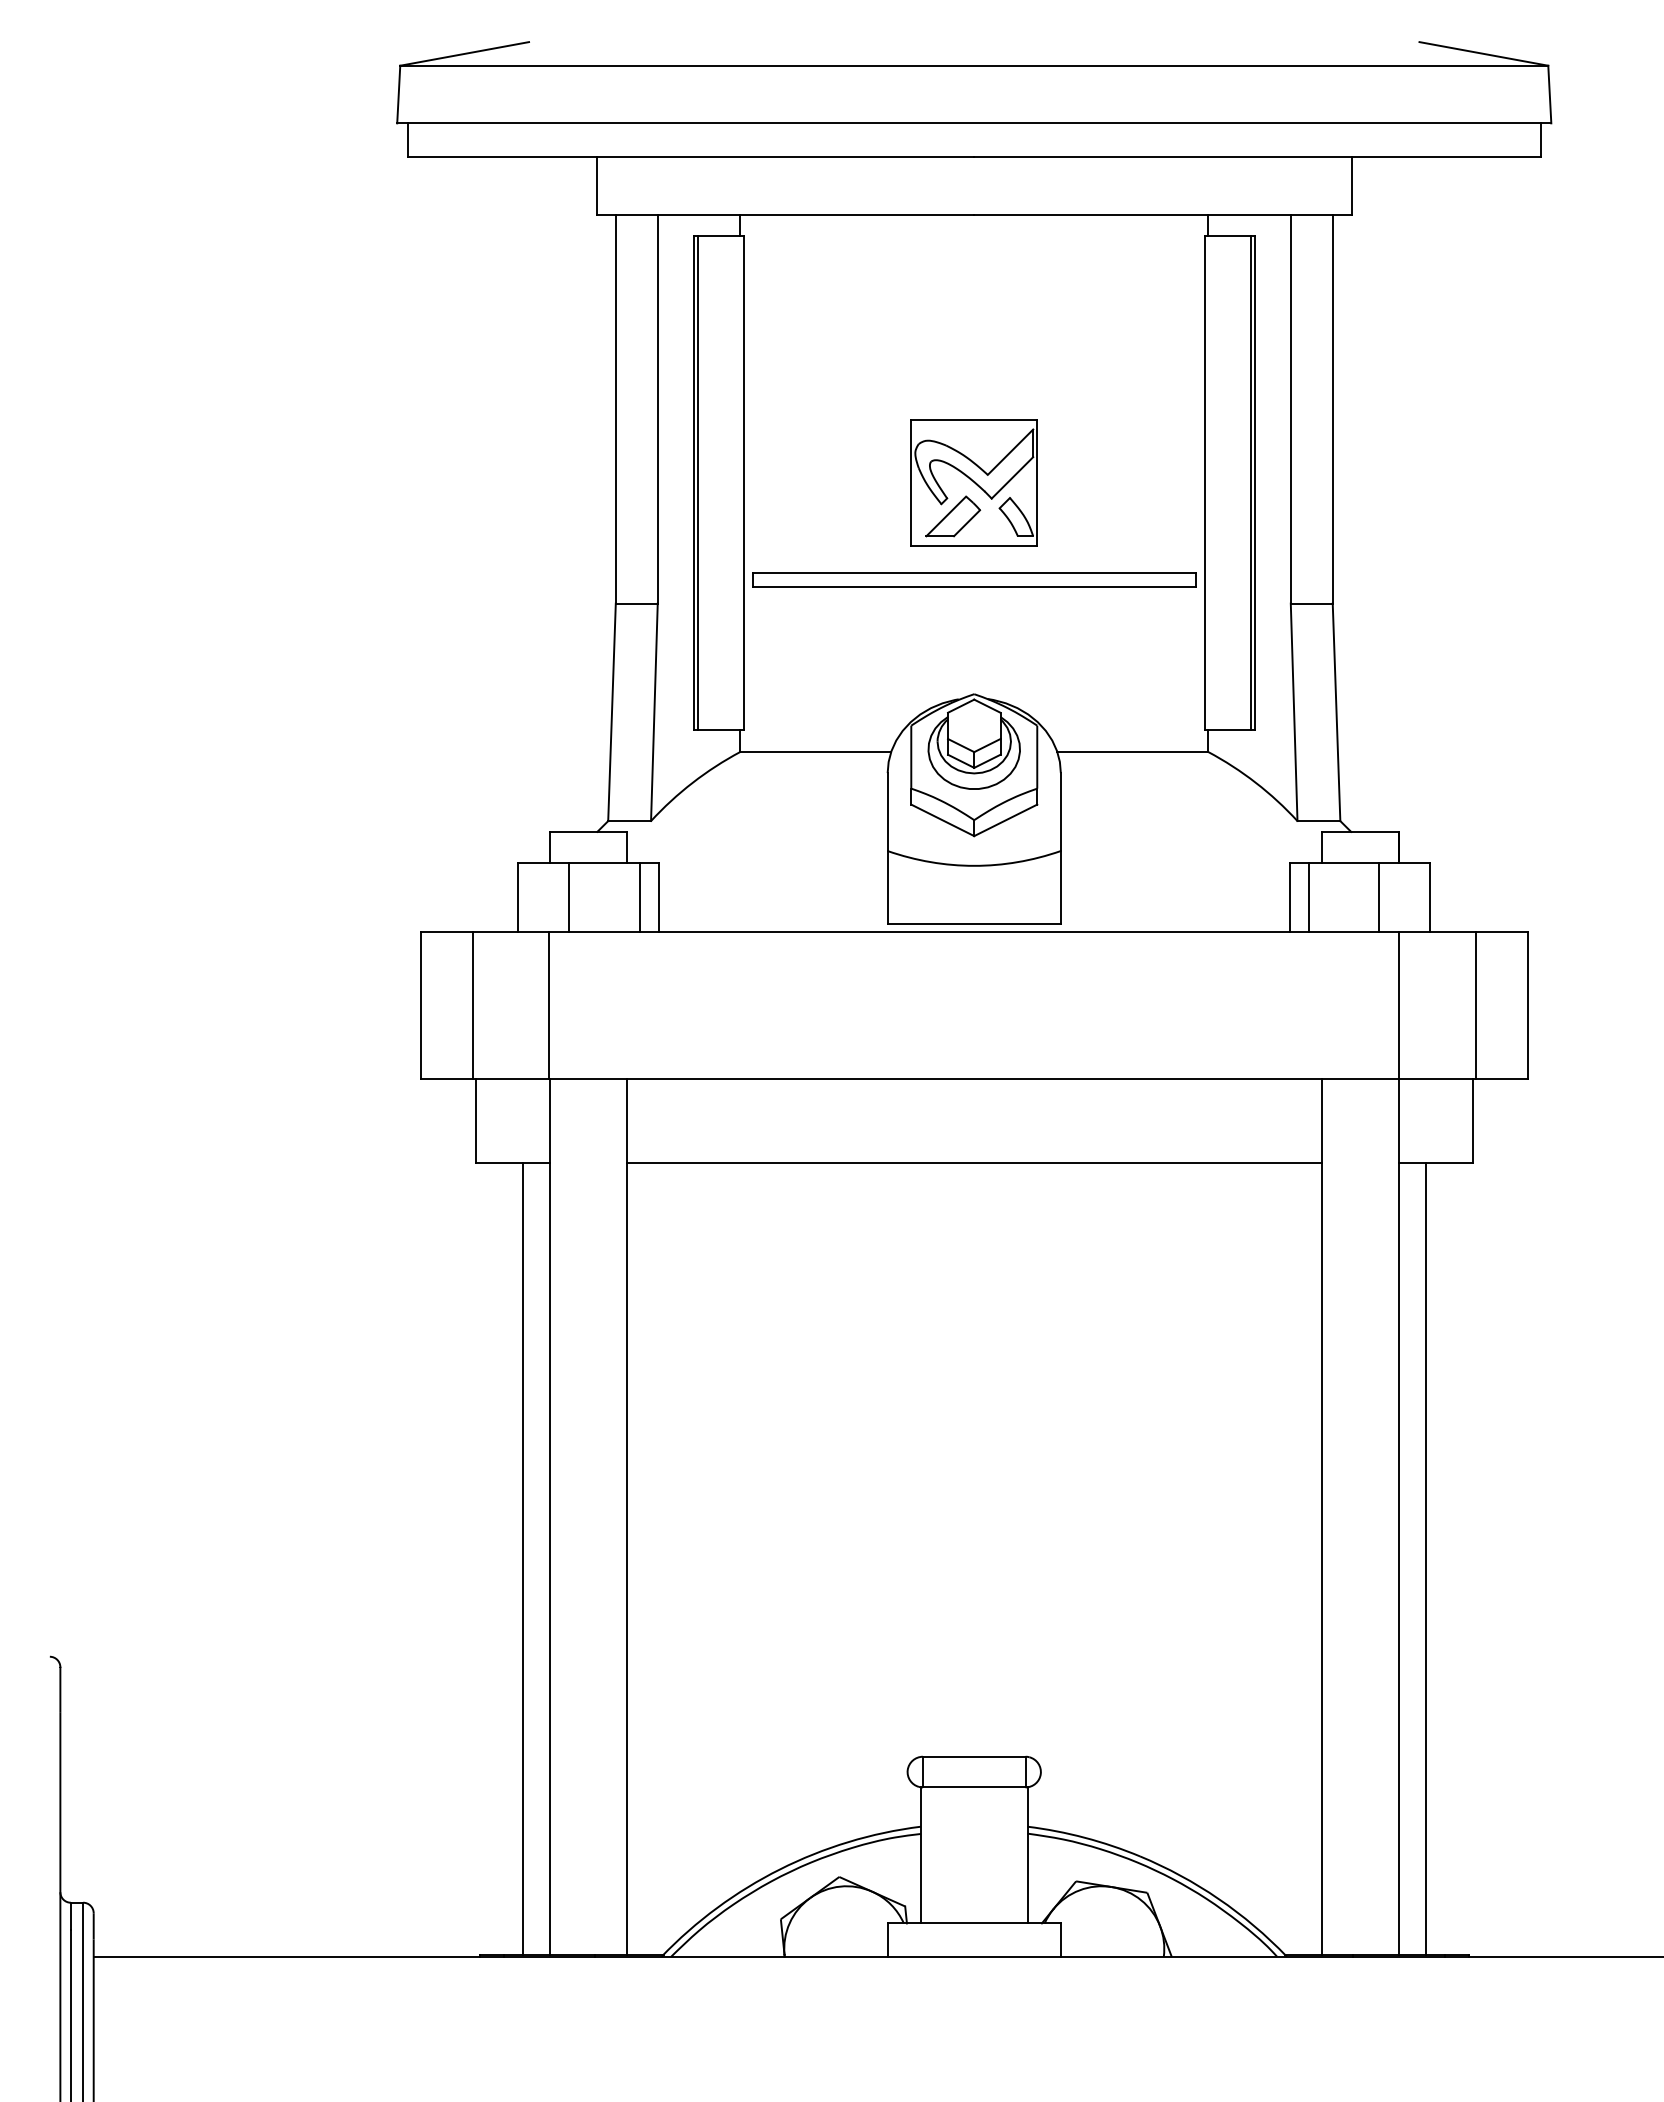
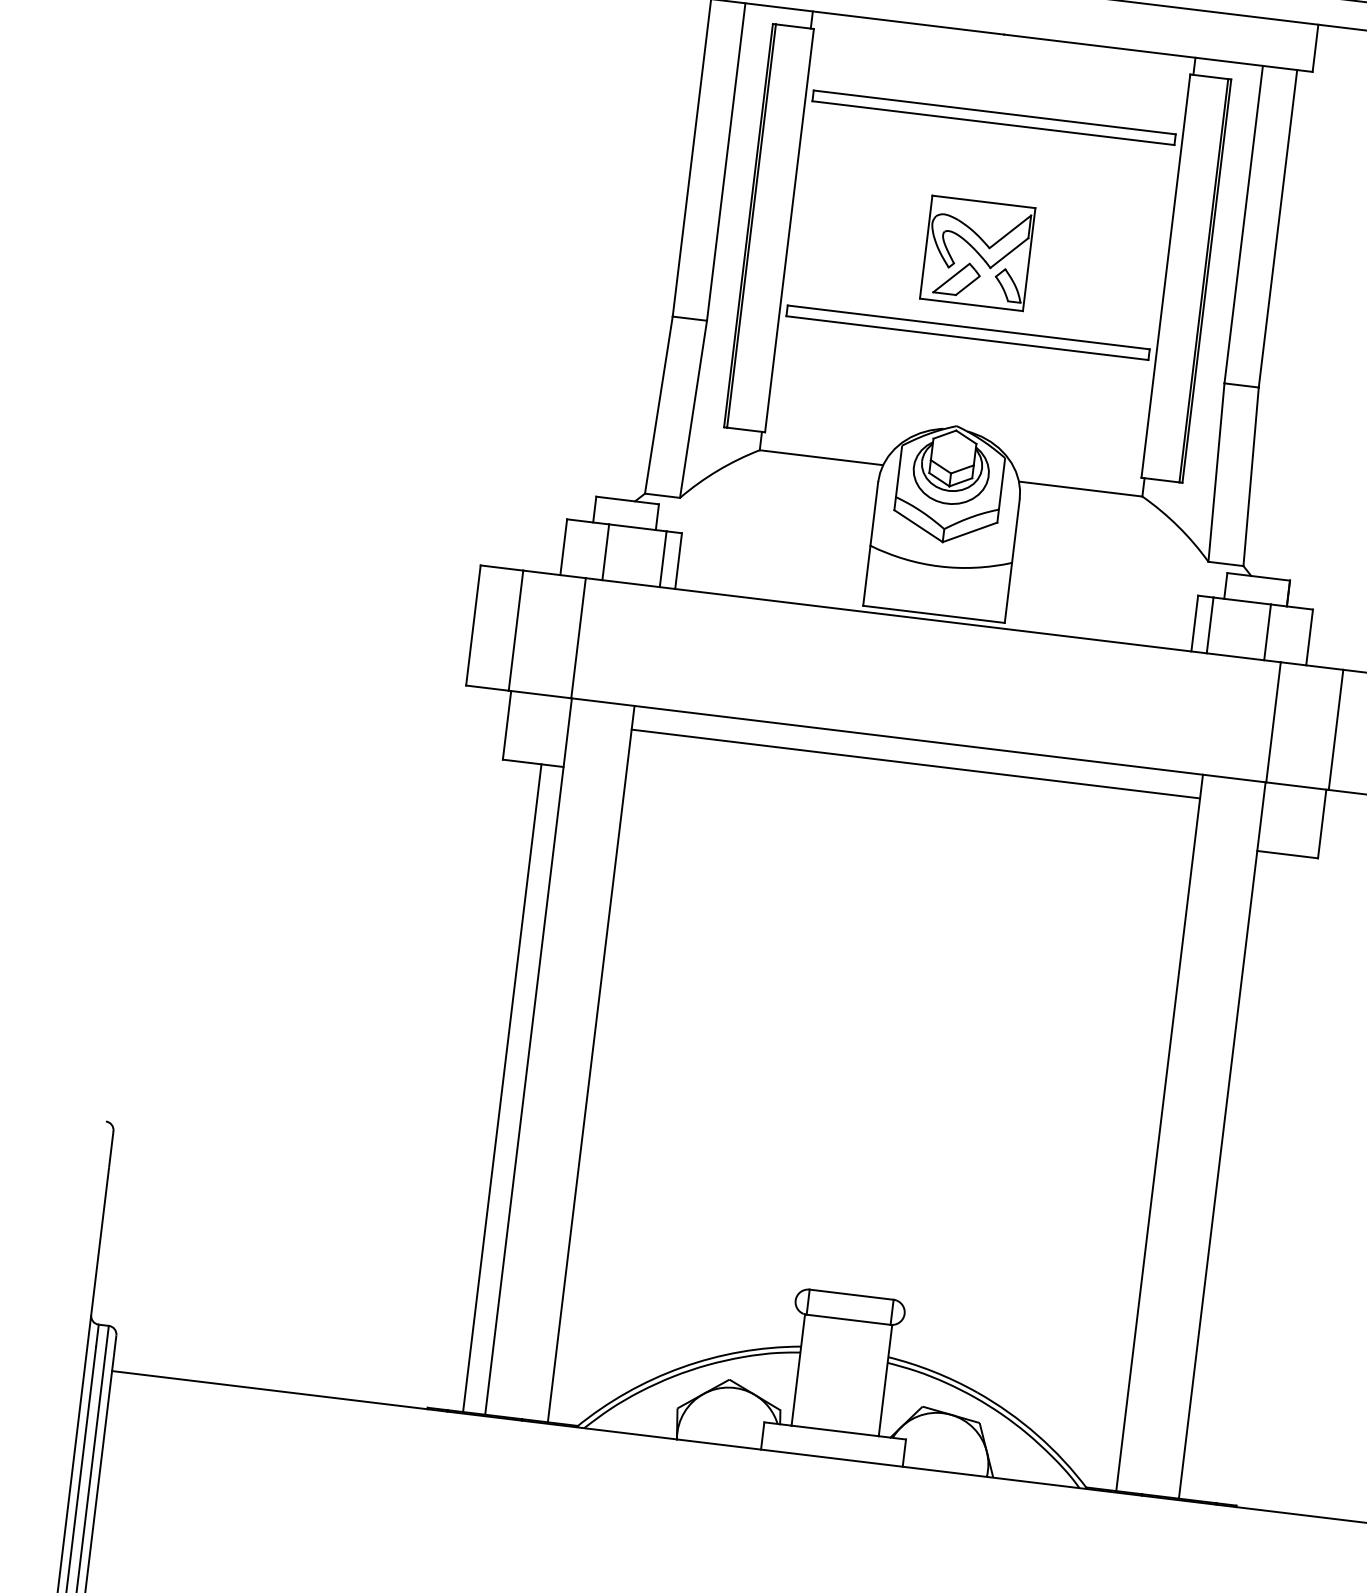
part: (974, 316) -> (994, 117), added
line: (973, 1162) -> (915, 763), moved
line: (1425, 1558) -> (1240, 1177), removed

